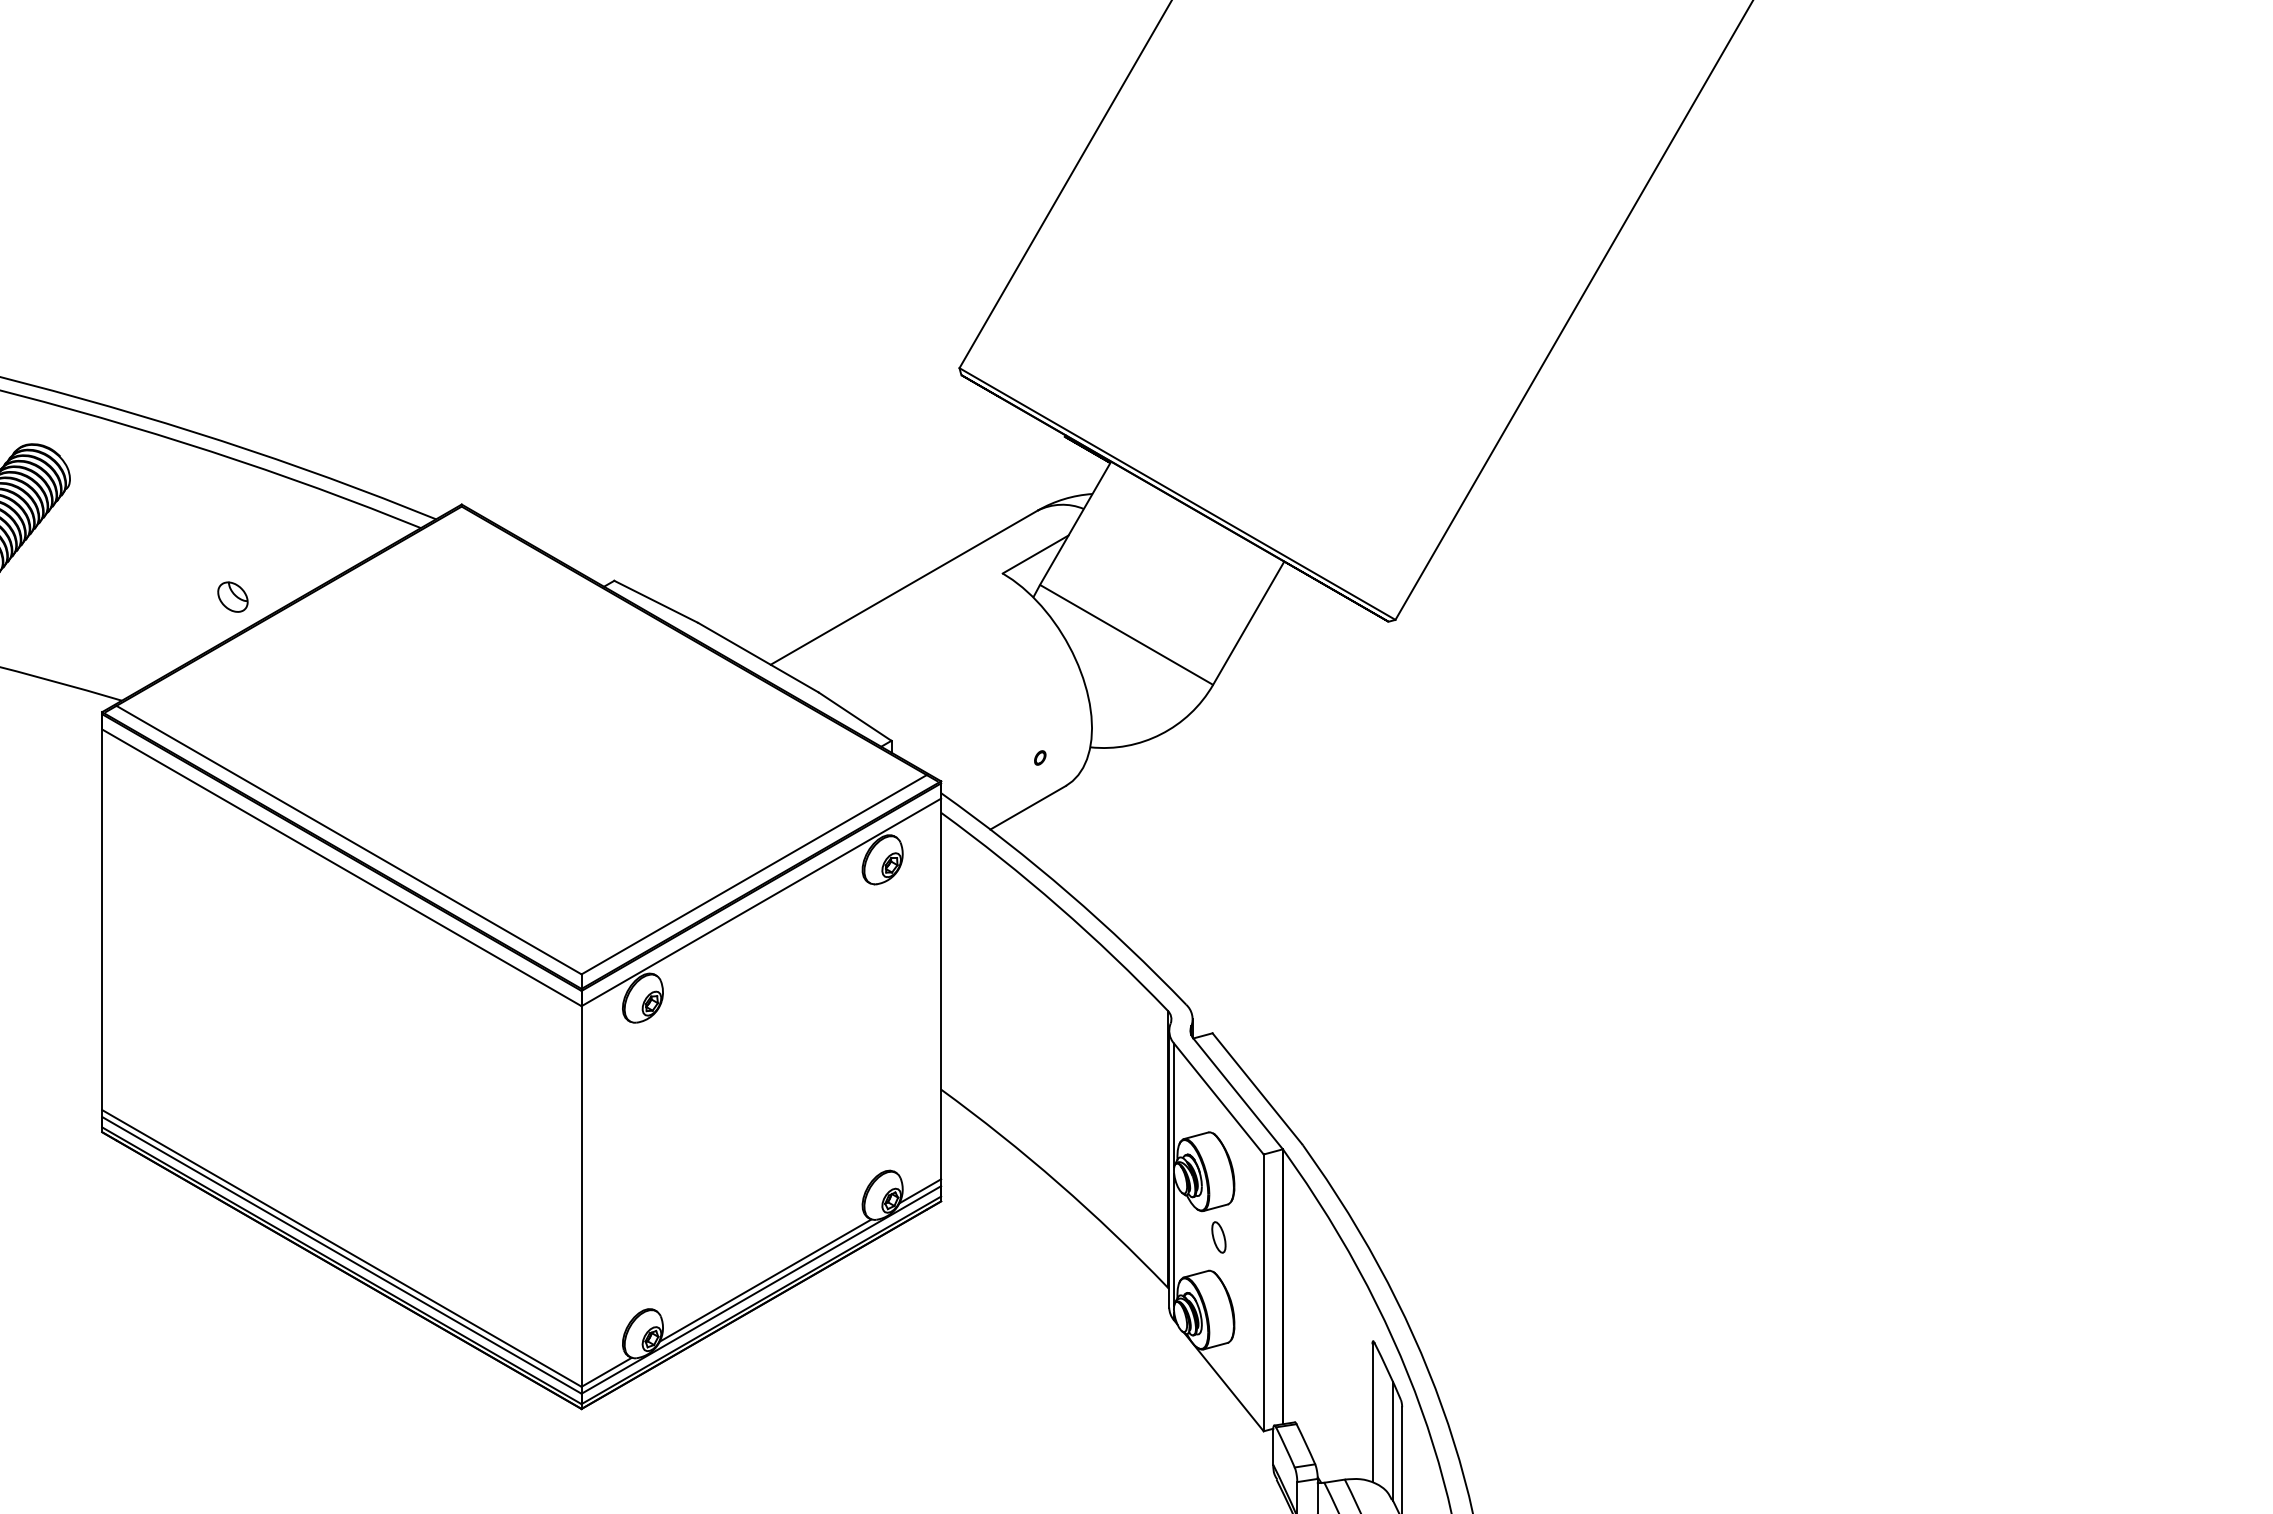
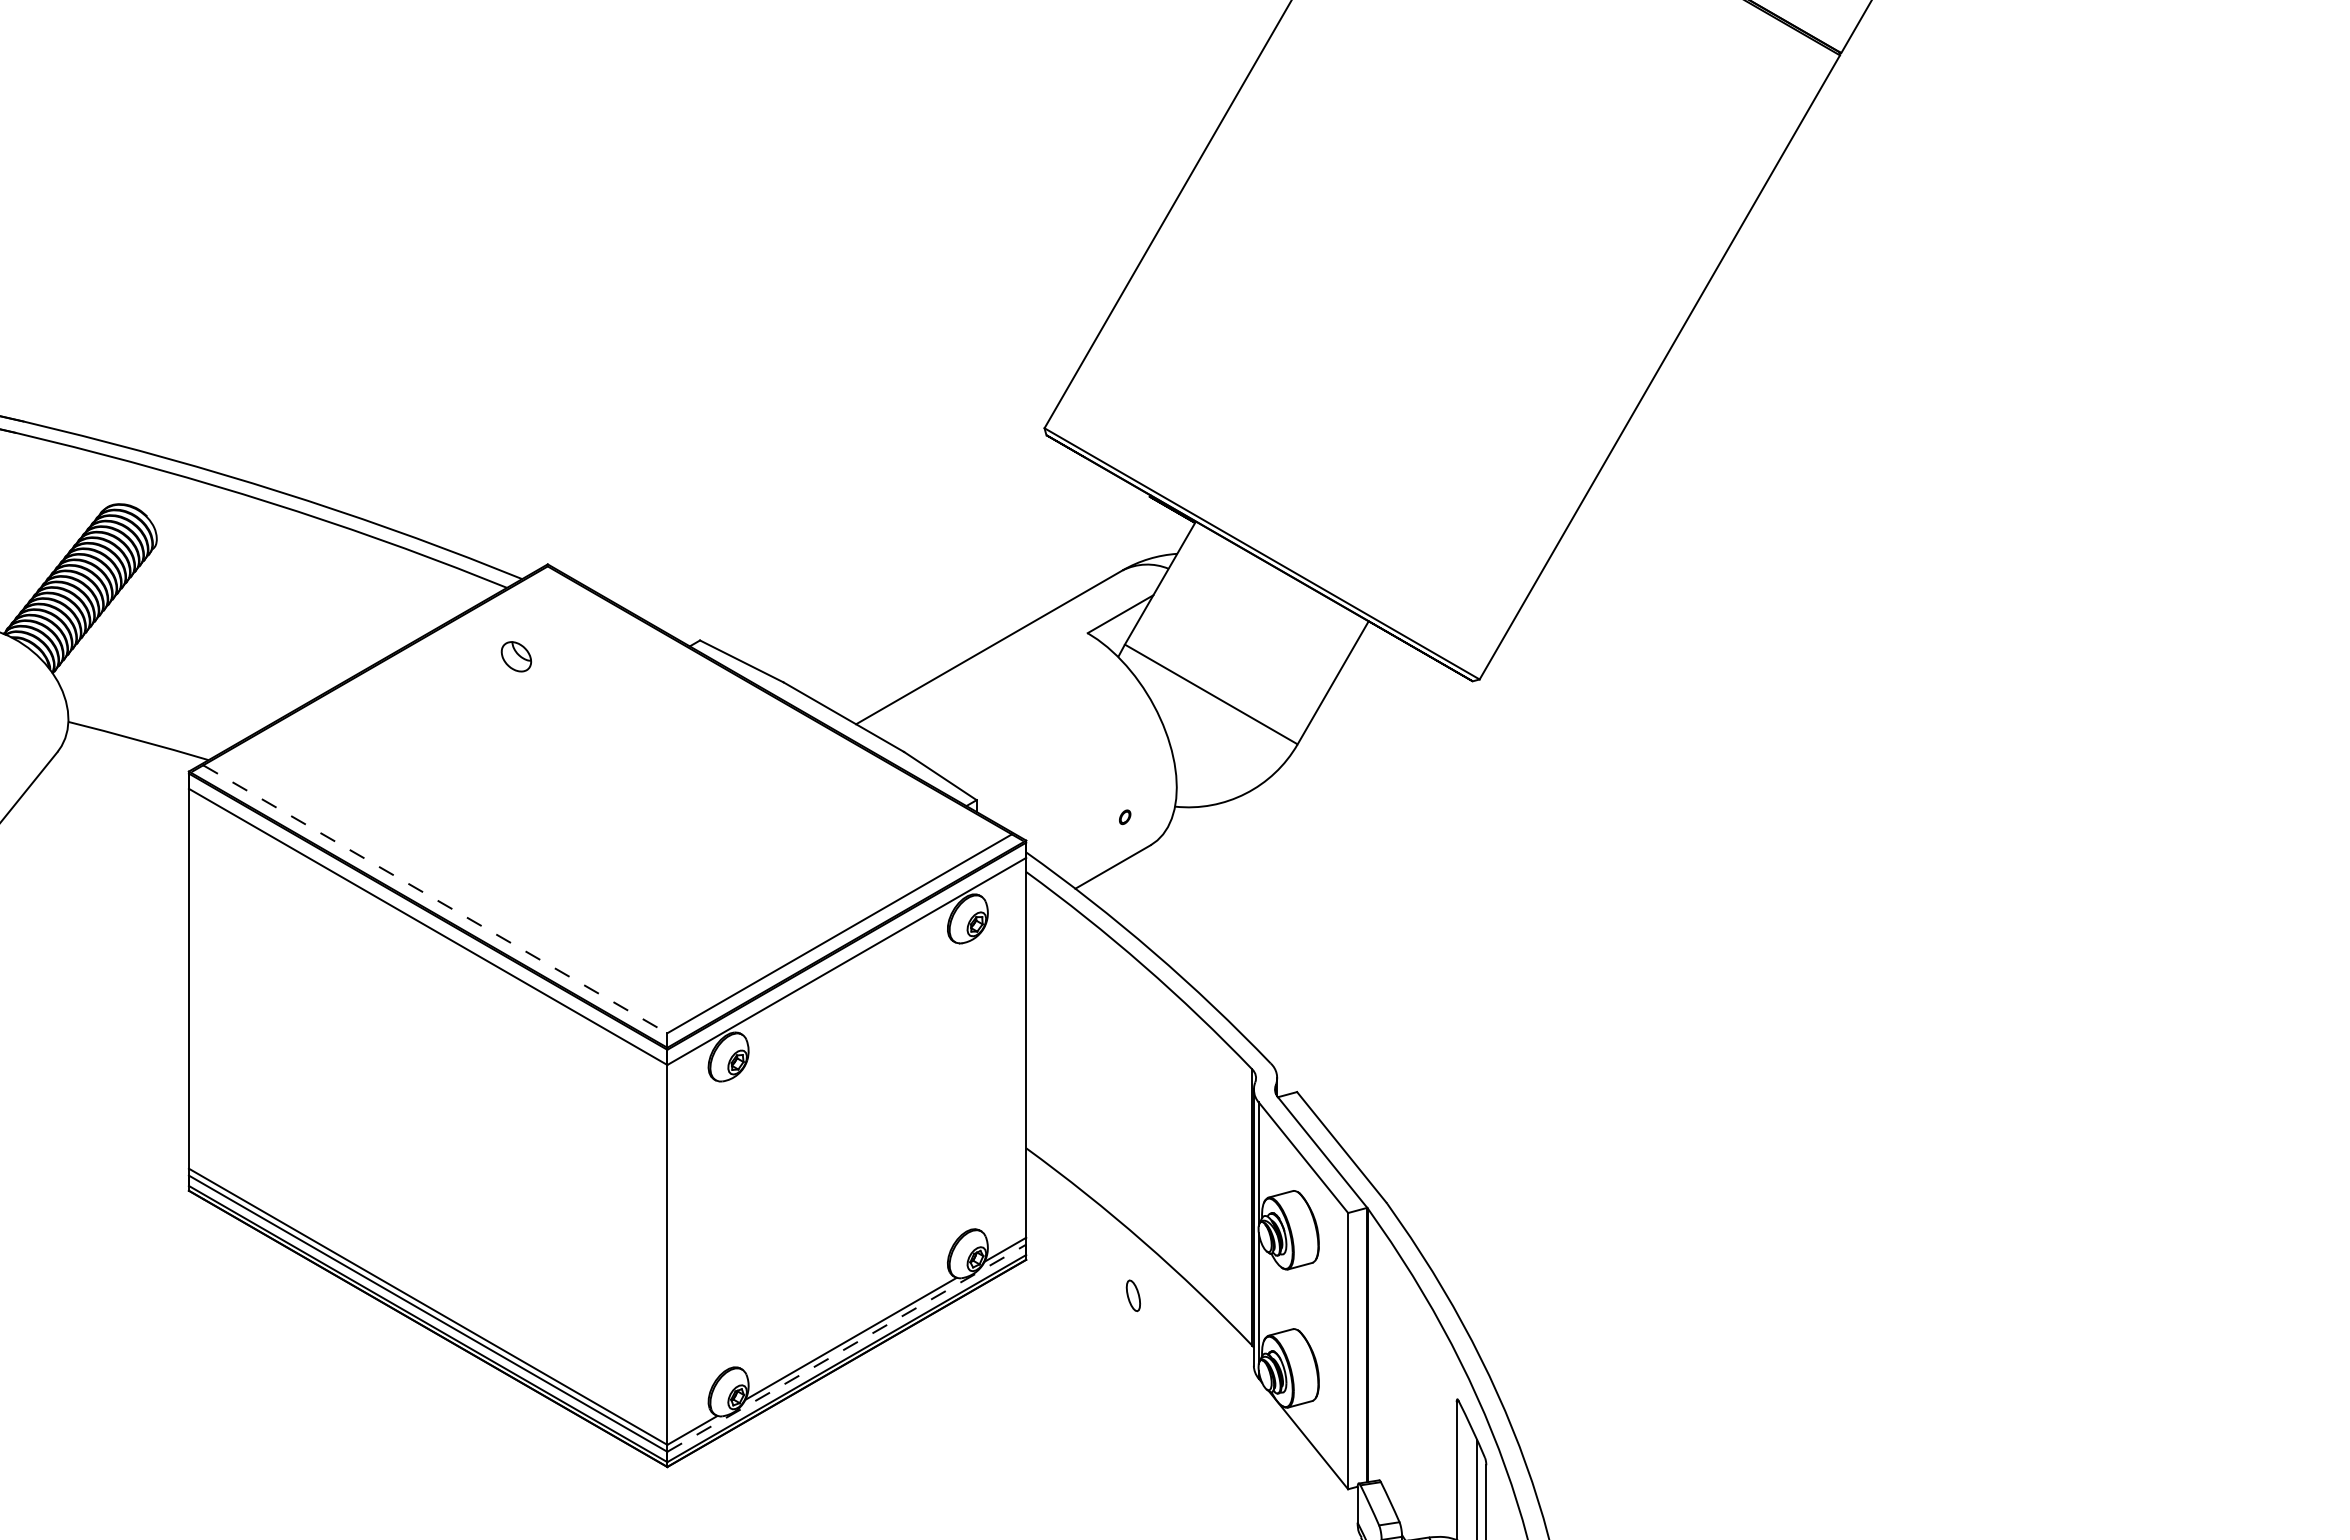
part: (232, 596) -> (515, 656), moved
line: (349, 840) -> (435, 899), solid -> dashed
part: (1217, 1237) -> (1132, 1295), moved
line: (762, 1289) -> (847, 1347), solid -> dashed

